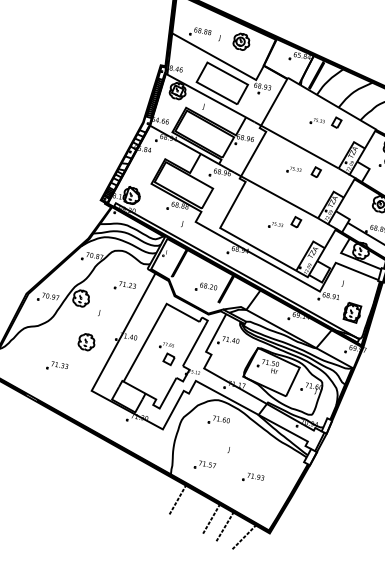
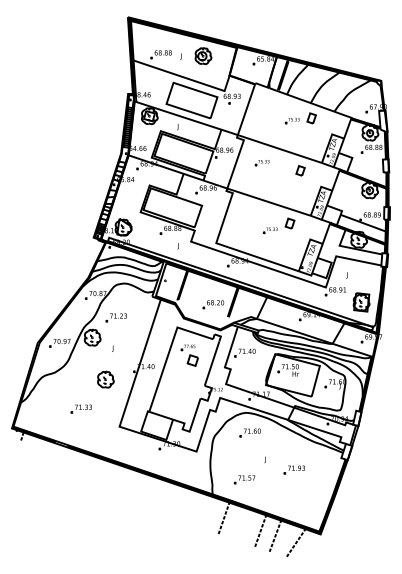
part: (293, 170) -> (261, 163), moved
part: (124, 285) -> (115, 317), moved
part: (166, 353) -> (189, 355), moved
part: (252, 477) -> (293, 469), moved

